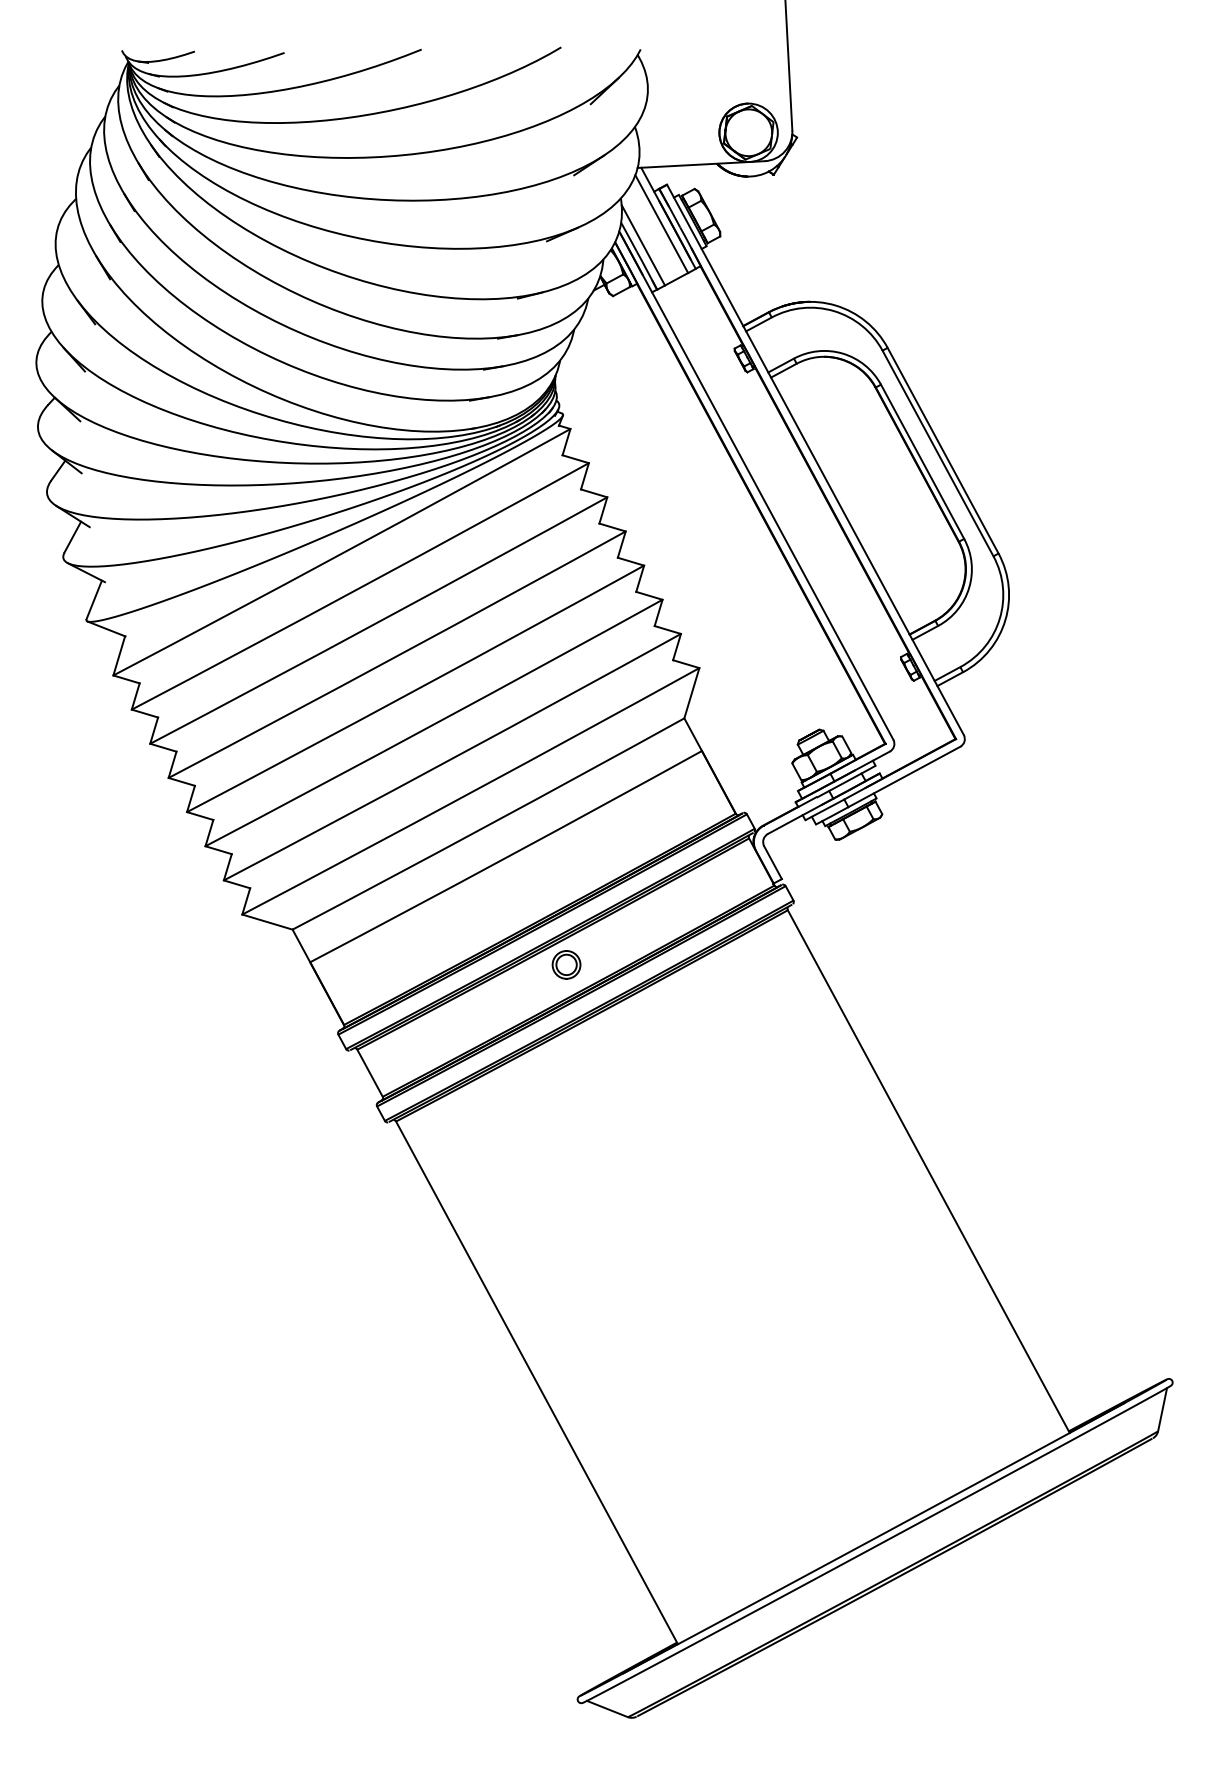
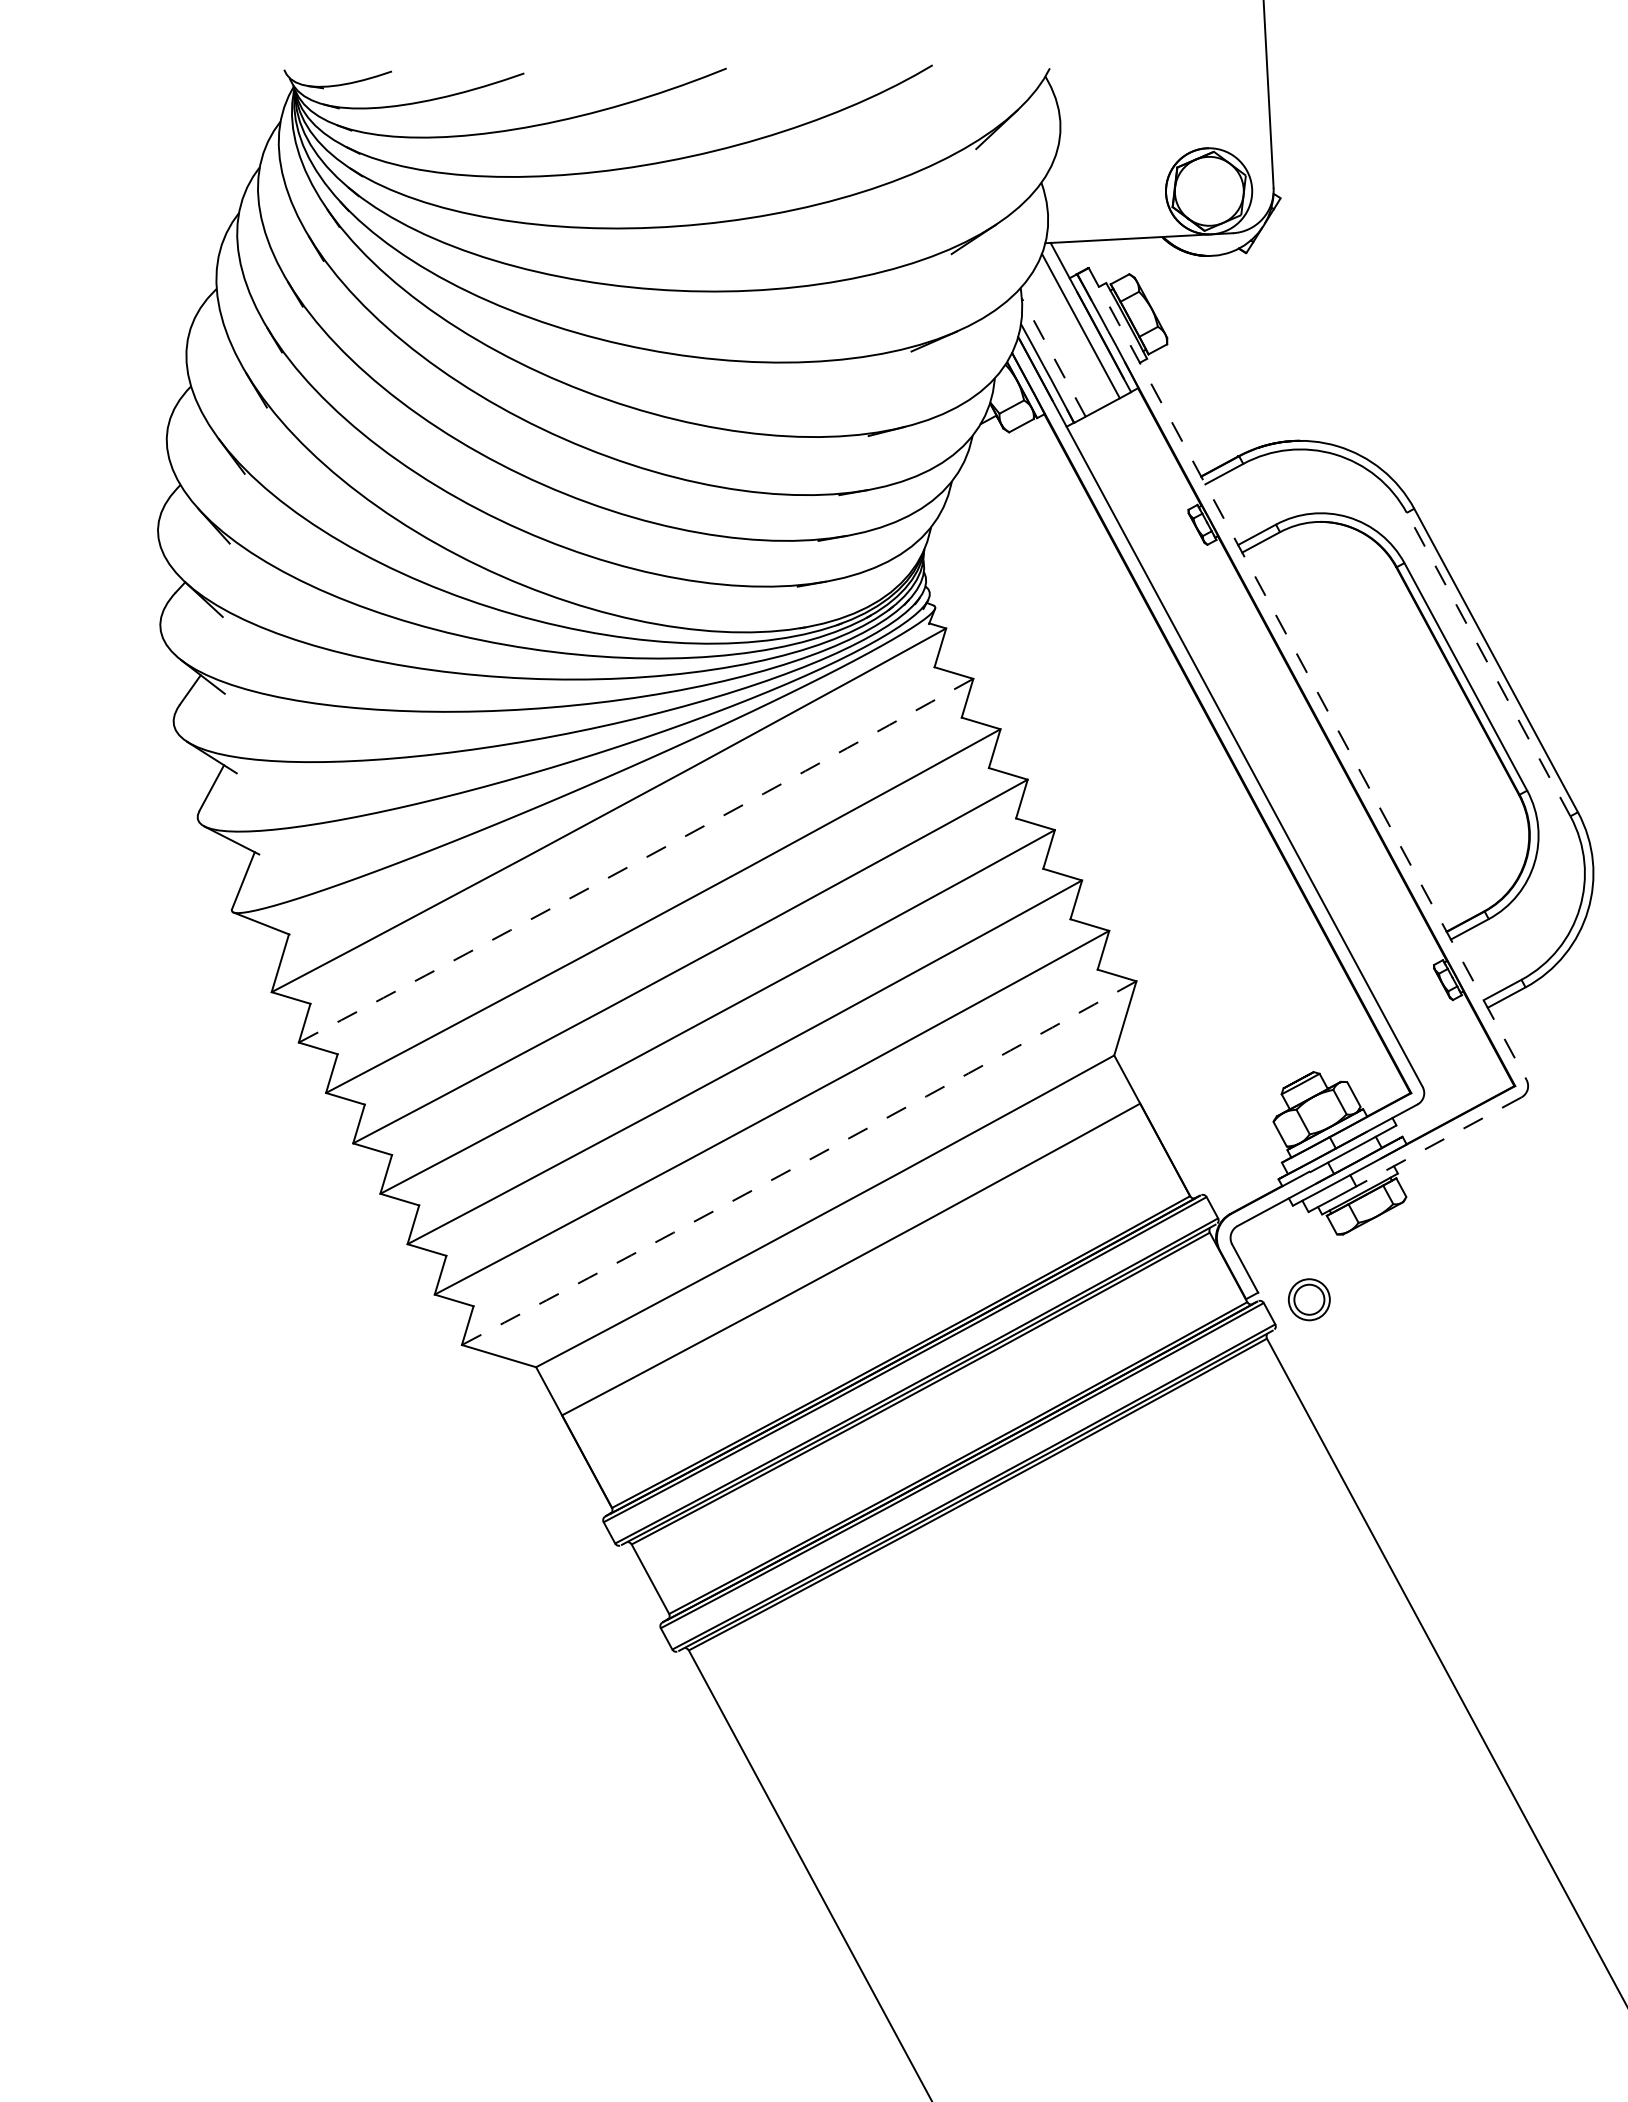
line: (643, 245) -> (1053, 357), solid -> dashed
line: (938, 453) -> (1489, 664), solid -> dashed
line: (815, 459) -> (1307, 673), solid -> dashed
arc: (360, 587) -> (636, 862), solid -> dashed
line: (904, 776) -> (1439, 1141), solid -> dashed
arc: (471, 792) -> (800, 1164), solid -> dashed
part: (566, 964) -> (1309, 1299), moved

